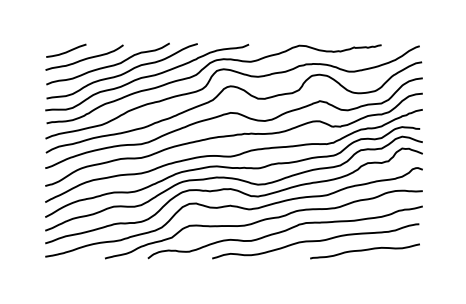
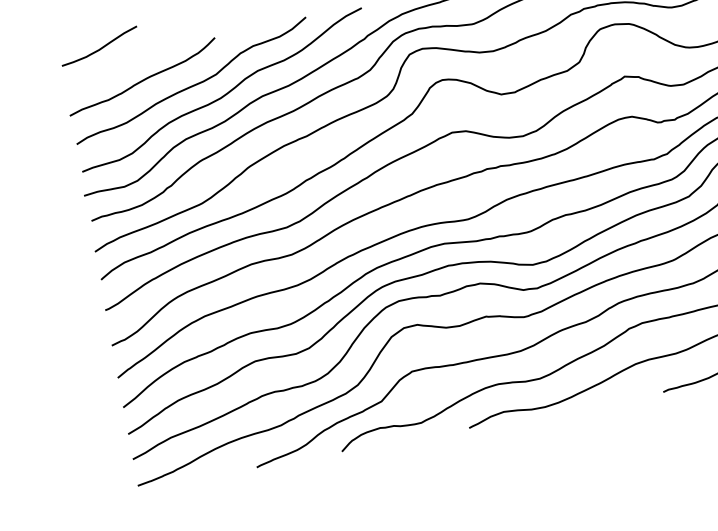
curve: (67, 50) -> (101, 45), moved

